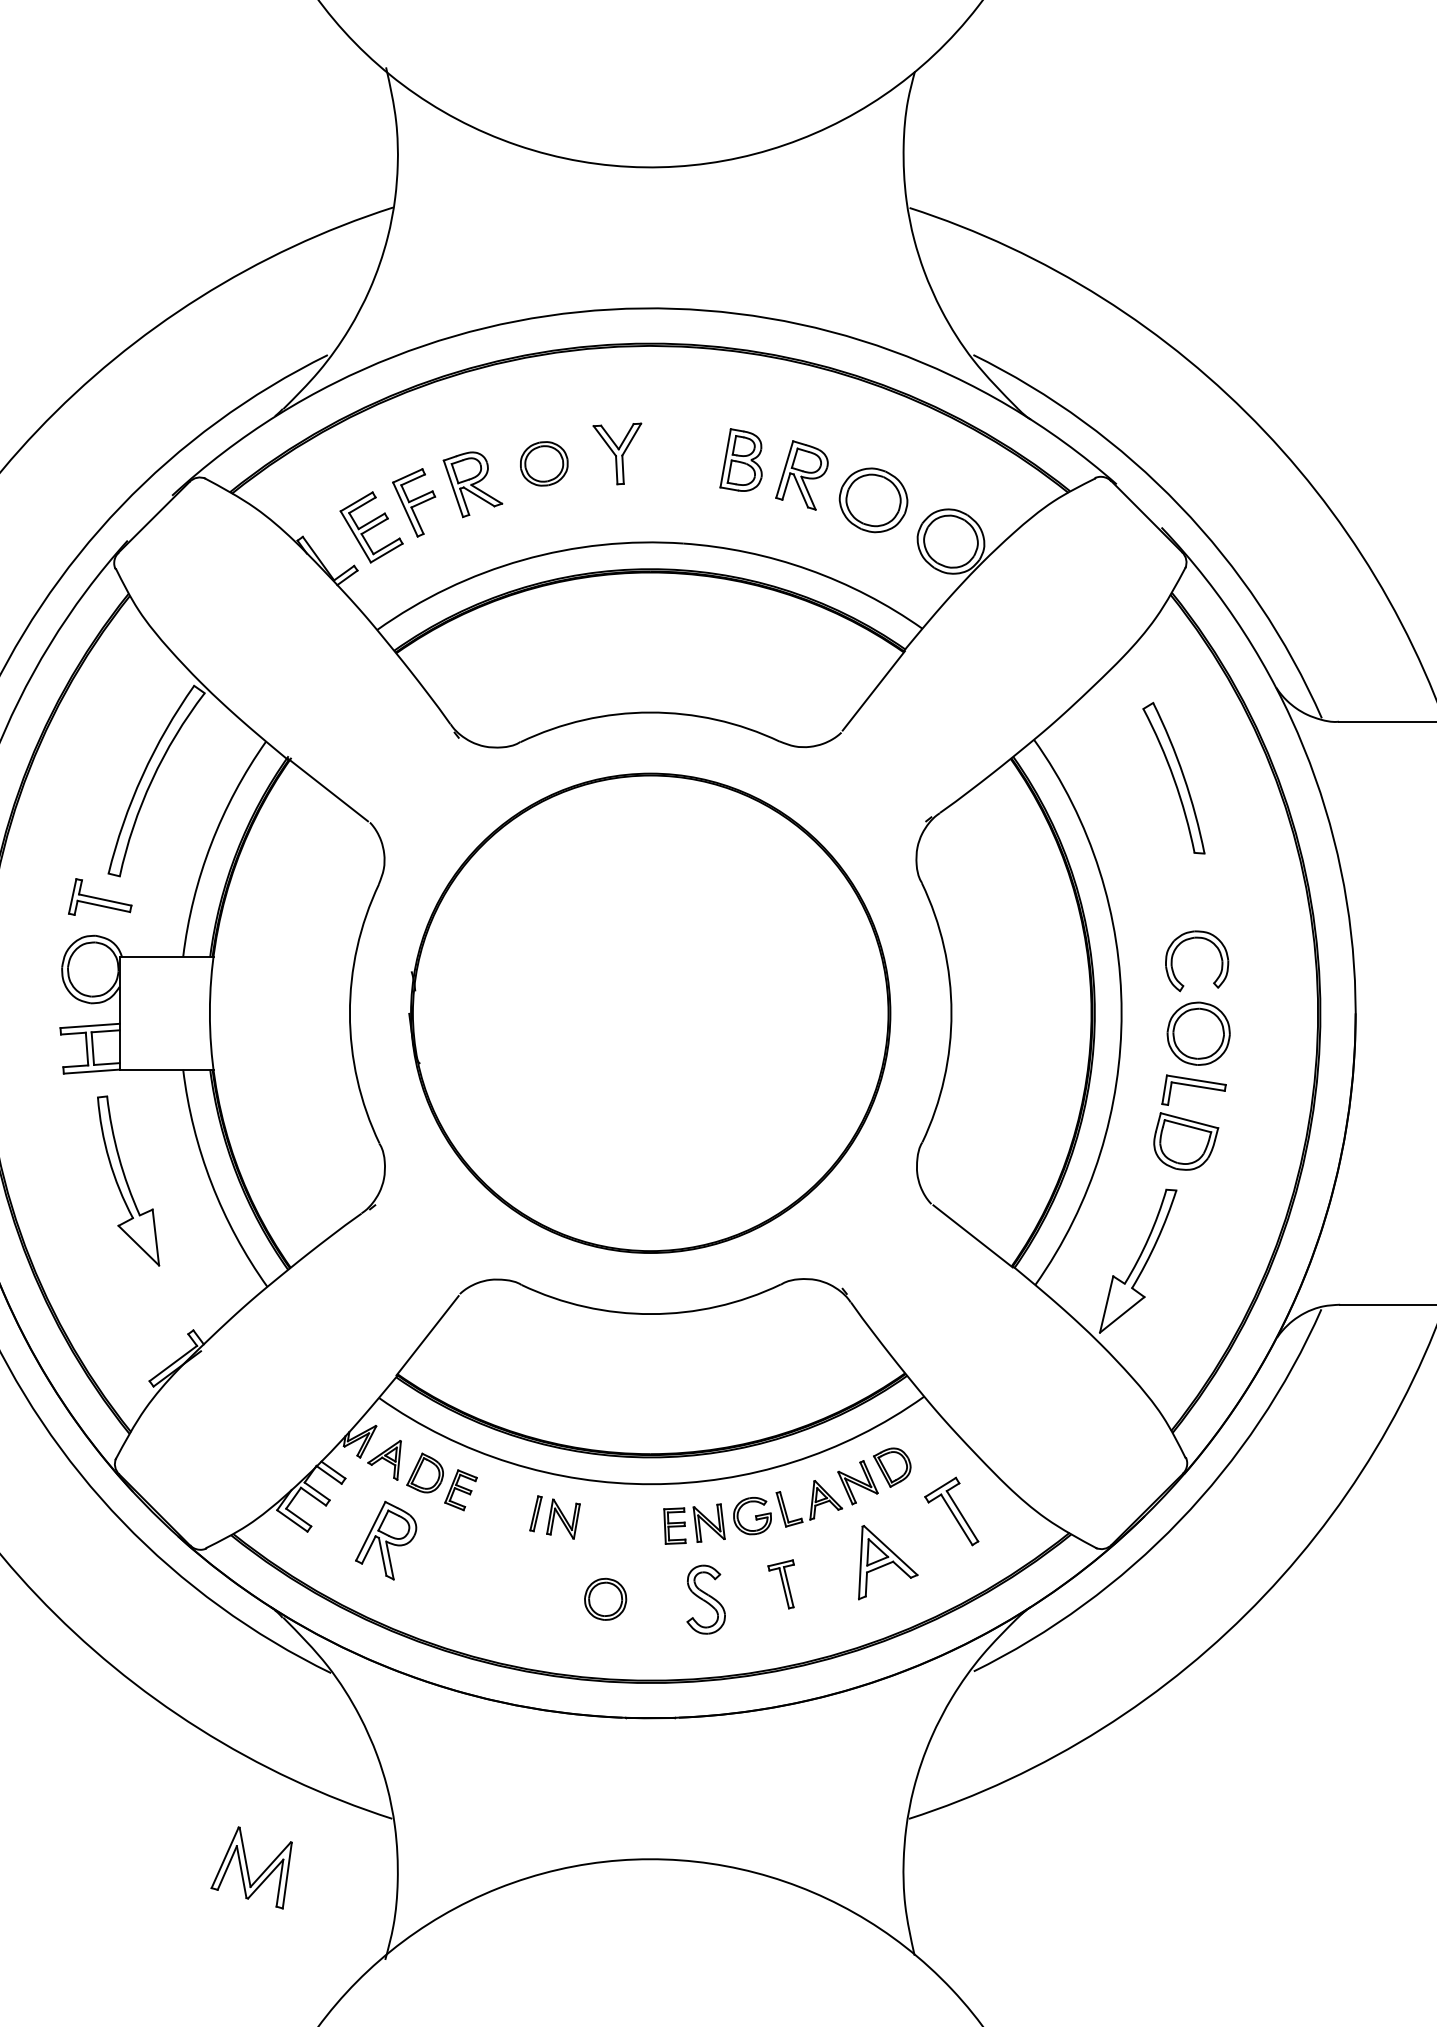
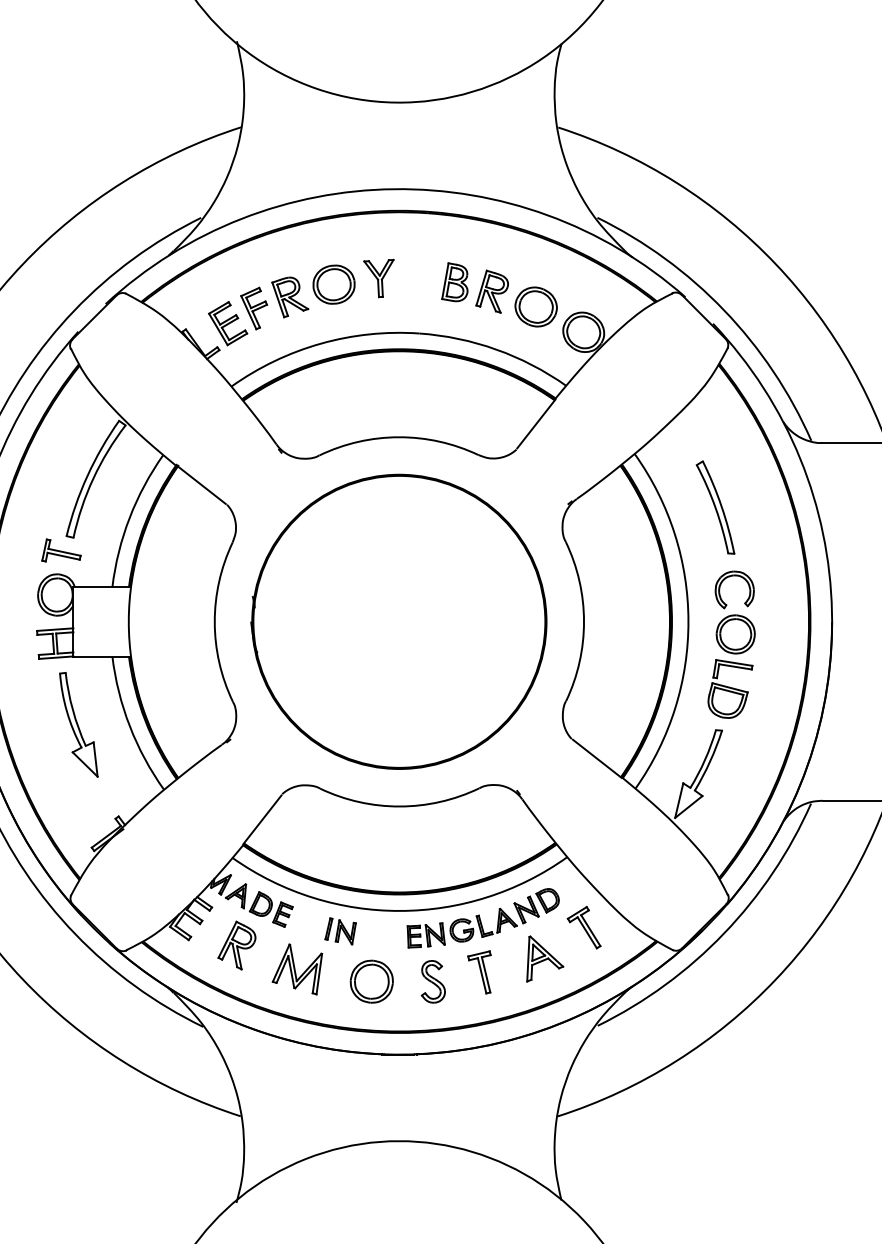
part: (543, 463) -> (333, 284), size x1.43
part: (1173, 778) -> (715, 507), moved
part: (781, 1584) -> (479, 972), size x1.43
part: (605, 1599) -> (371, 981), size x1.67
part: (251, 1867) -> (297, 969), moved

